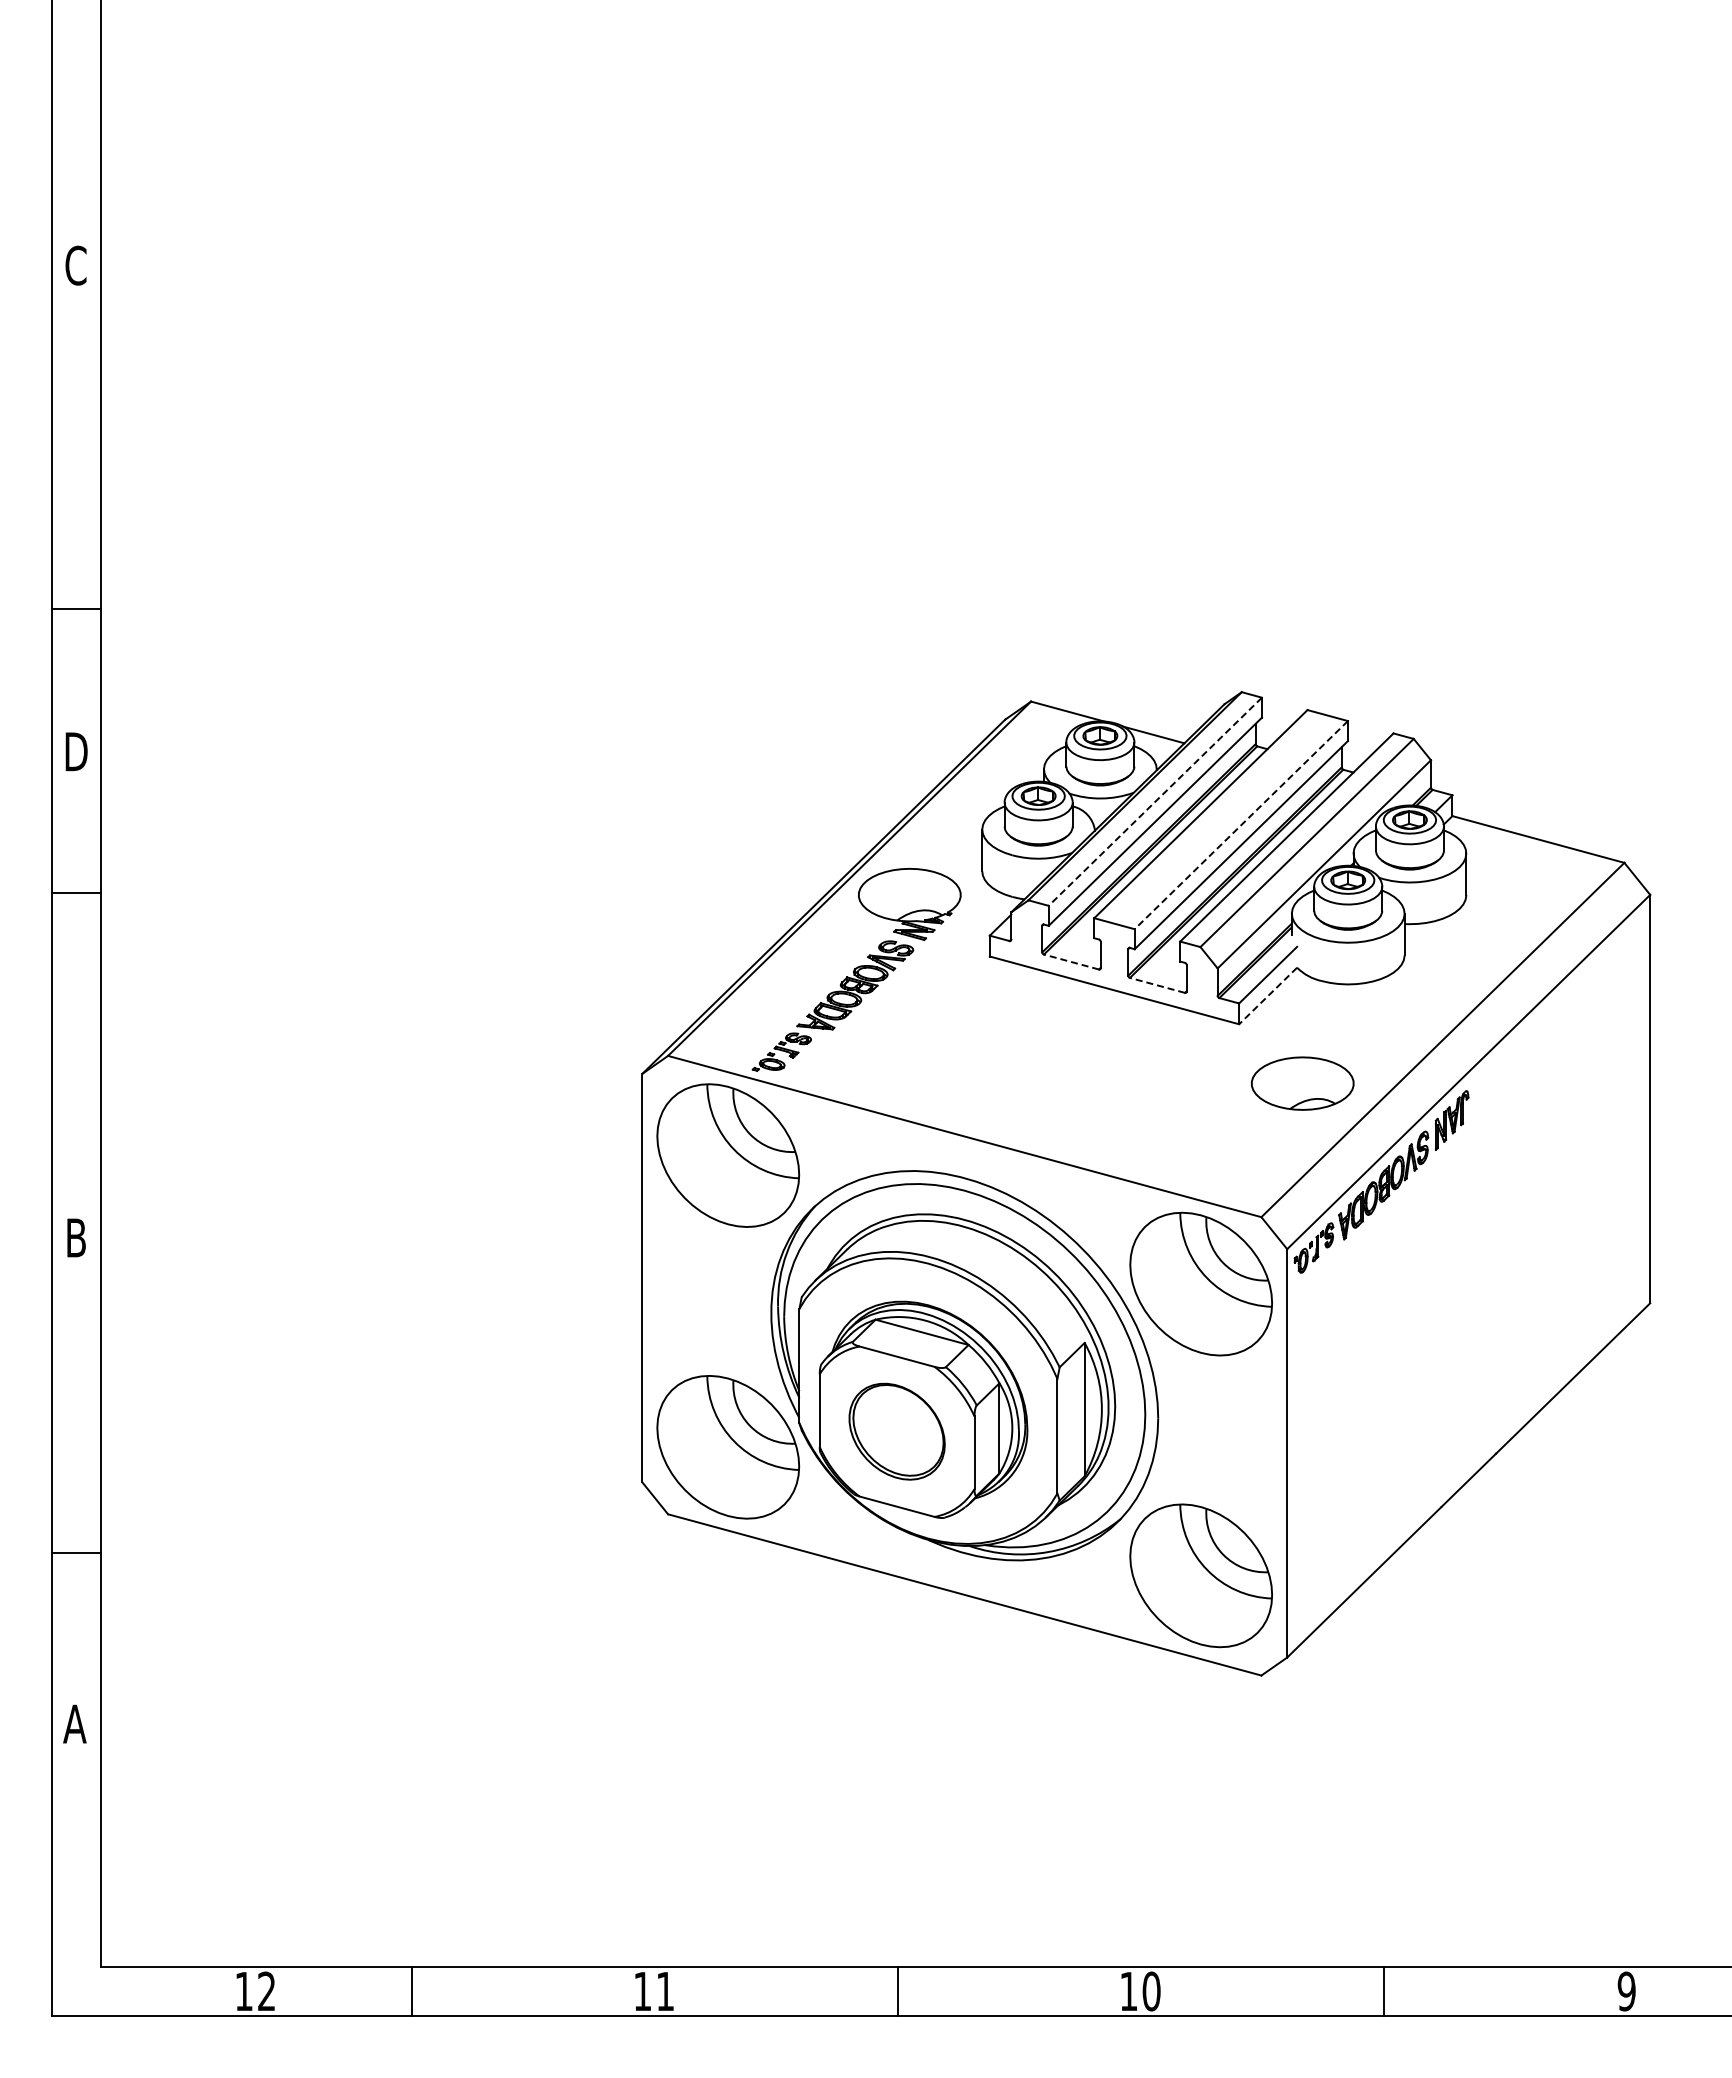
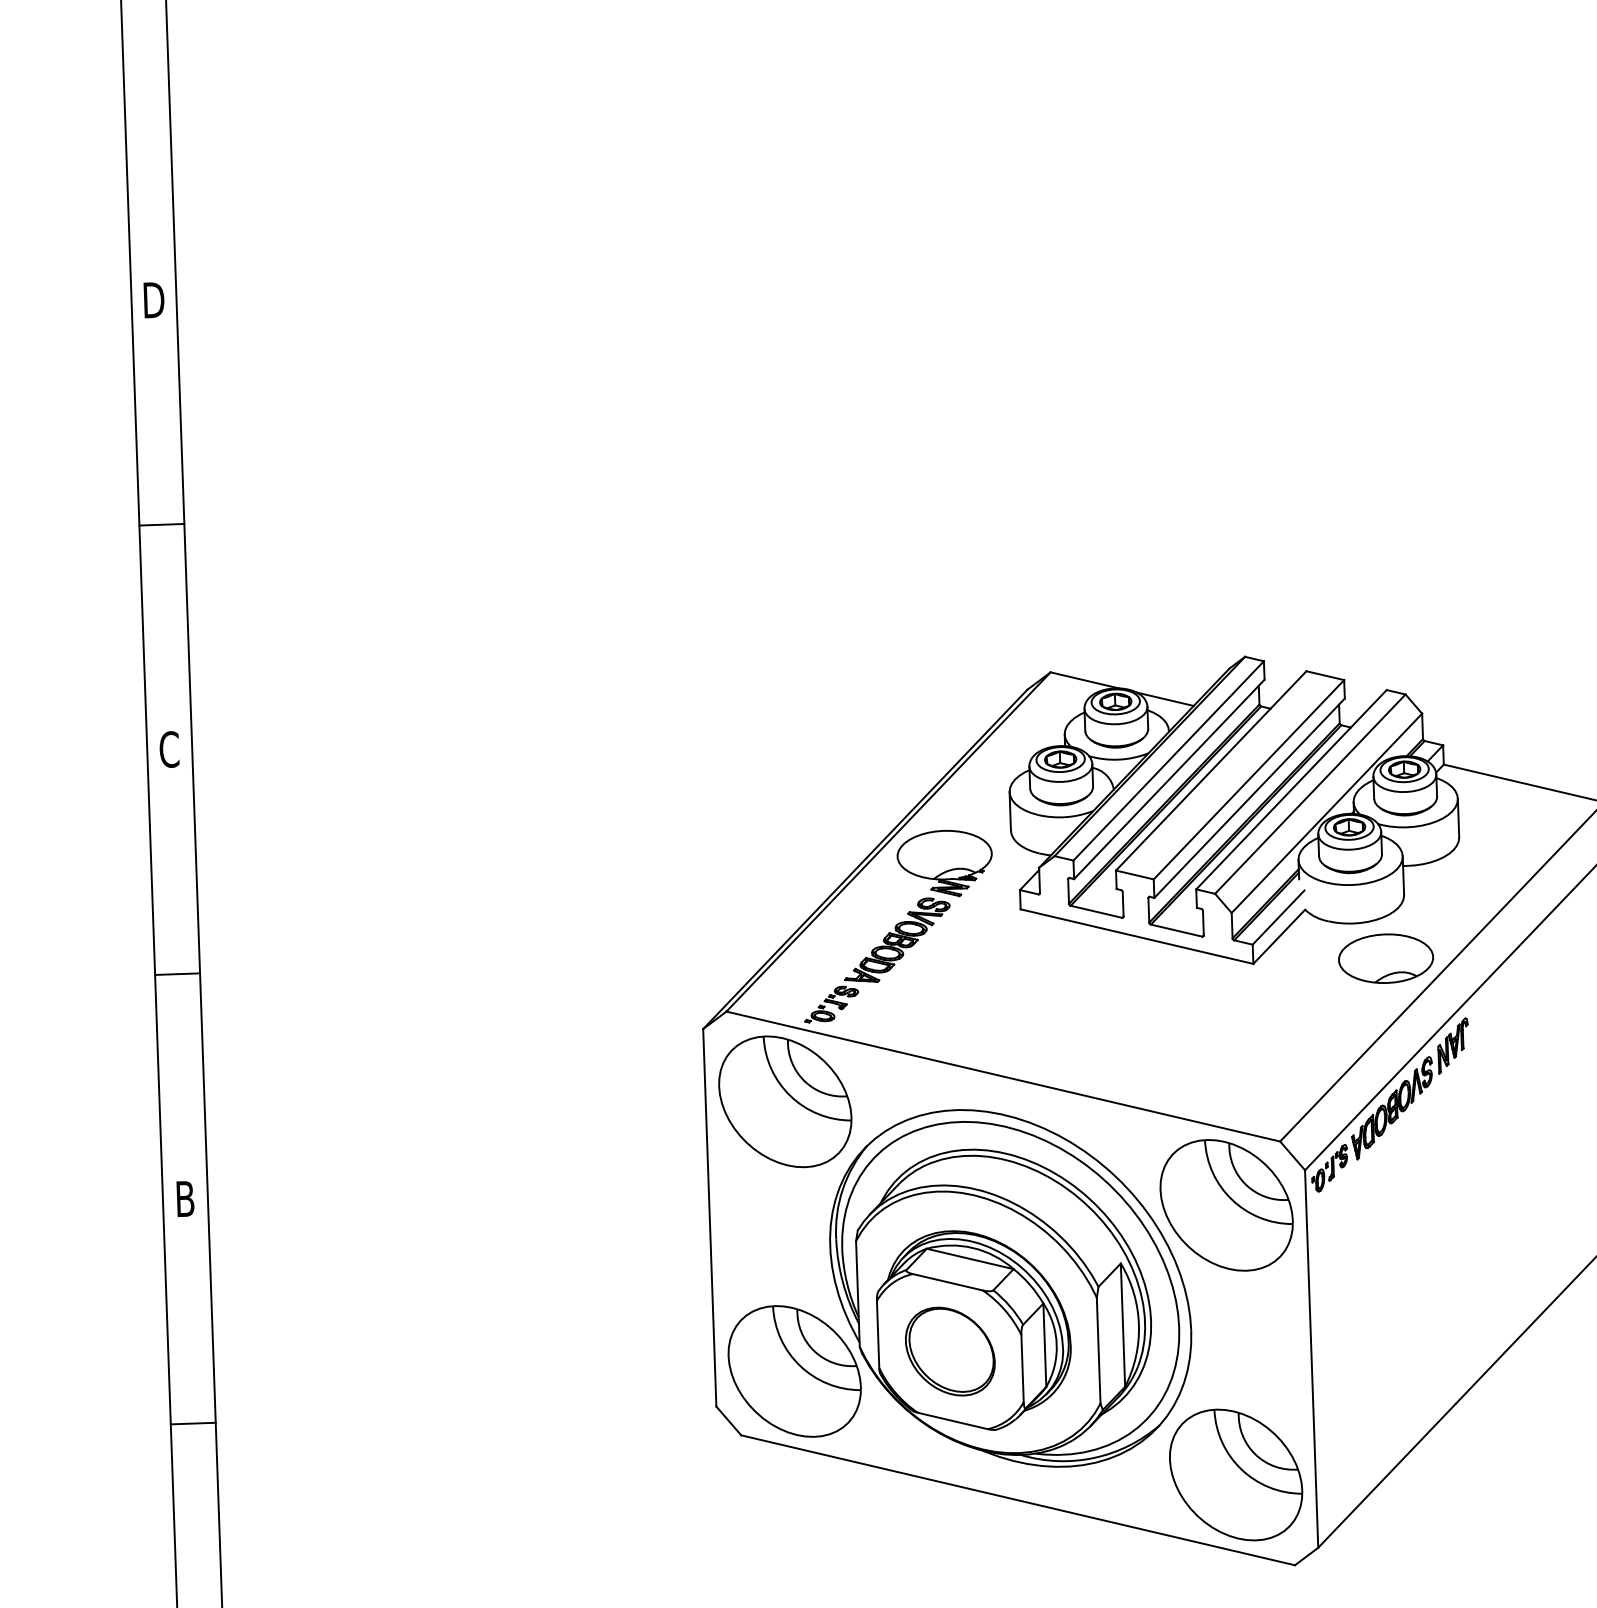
text: (76, 265) -> (154, 300), C -> D
line: (76, 608) -> (161, 524), moved
text: (76, 751) -> (169, 749), D -> C
line: (1154, 802) -> (1167, 761), dashed -> solid
line: (1240, 825) -> (1248, 780), dashed -> solid
line: (76, 892) -> (177, 973), moved
line: (1071, 962) -> (1096, 912), dashed -> solid
line: (1157, 985) -> (1176, 930), dashed -> solid
line: (1268, 995) -> (1279, 936), dashed -> solid
part: (1302, 1083) -> (1385, 958), moved
line: (76, 1552) -> (193, 1423), moved

